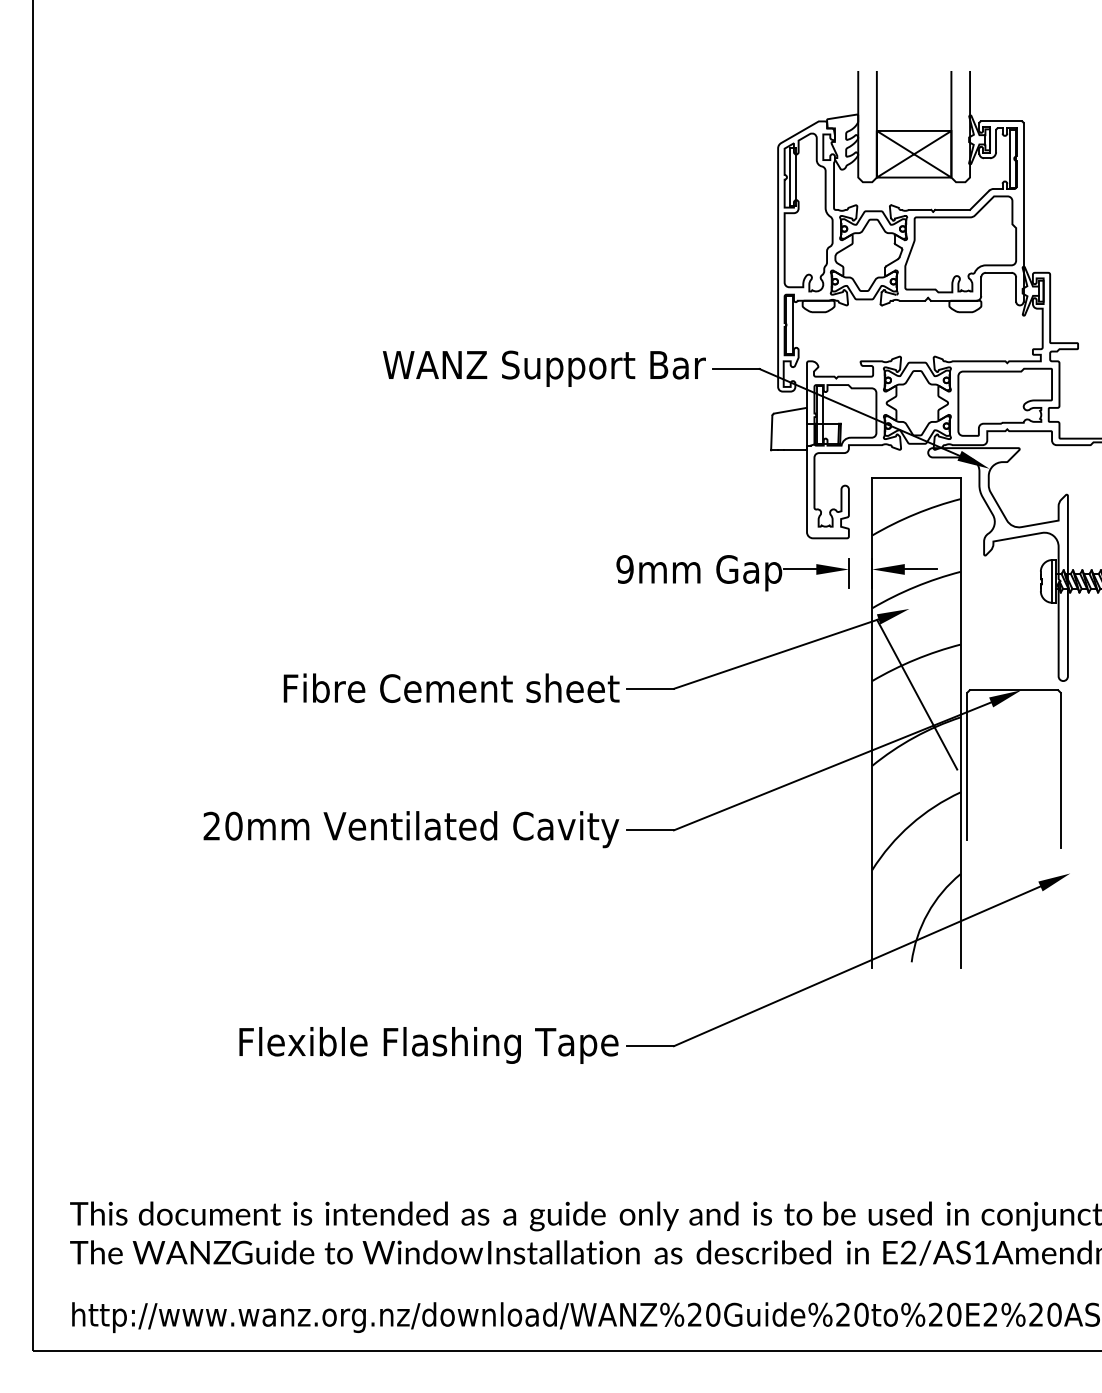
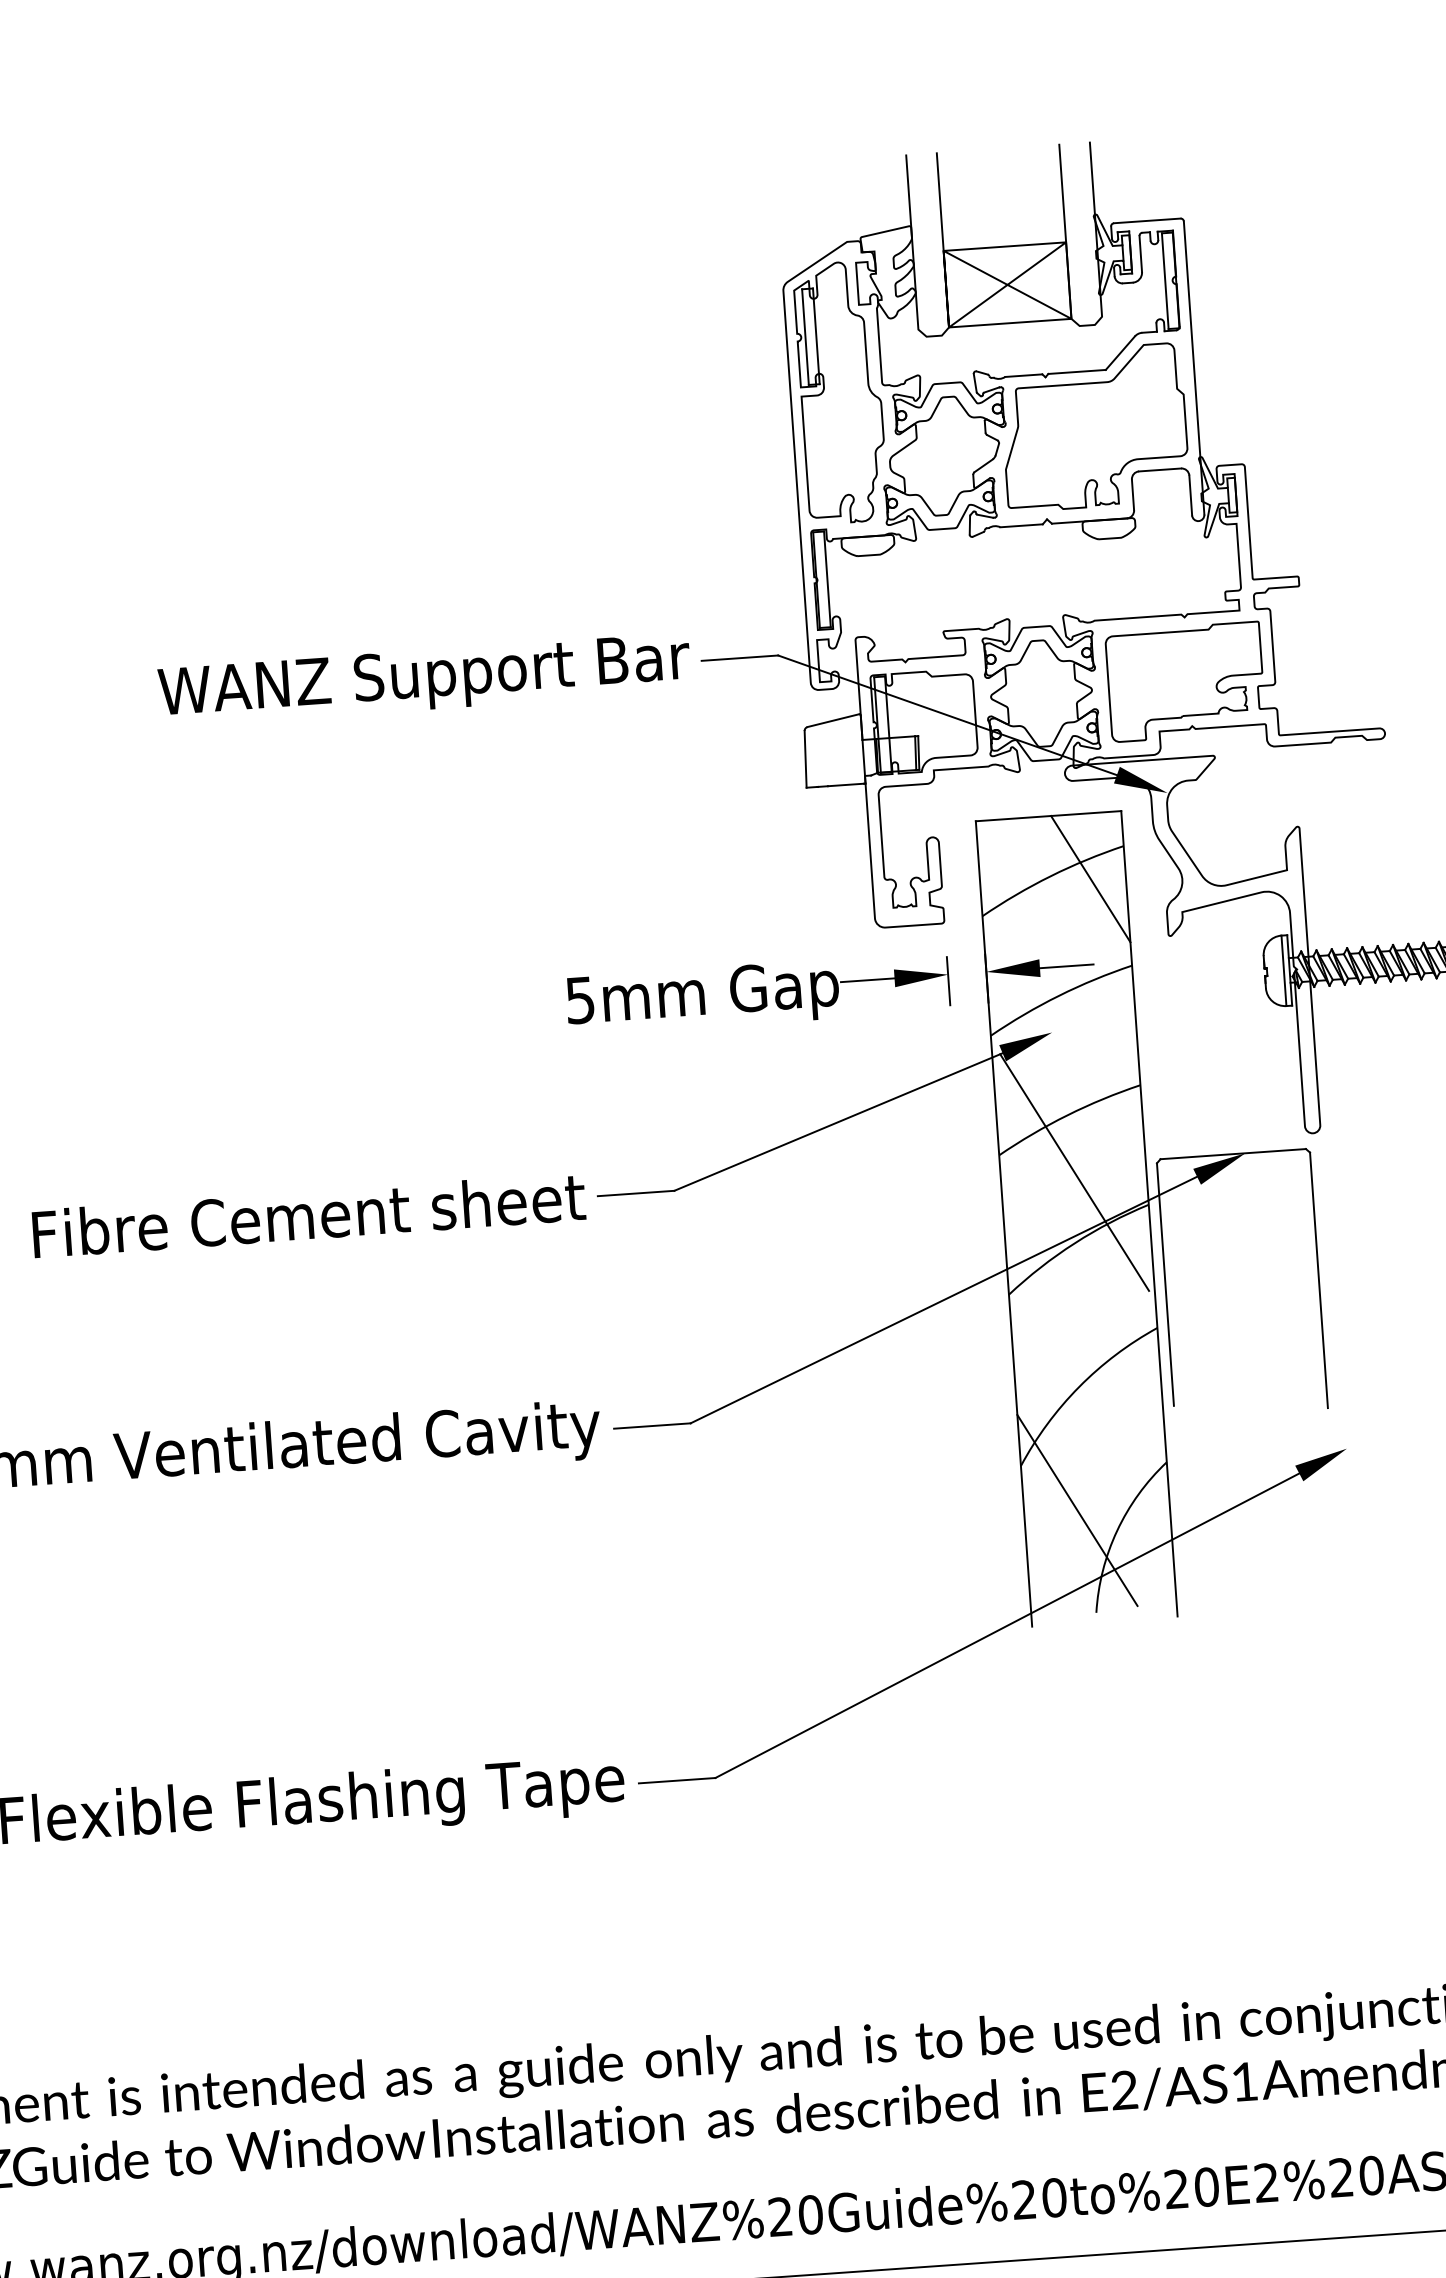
line: (939, 517) -> (1090, 878), added
text: (624, 569) -> (579, 1000), 9mm -> 5mm
line: (904, 899) -> (1077, 1510), added

